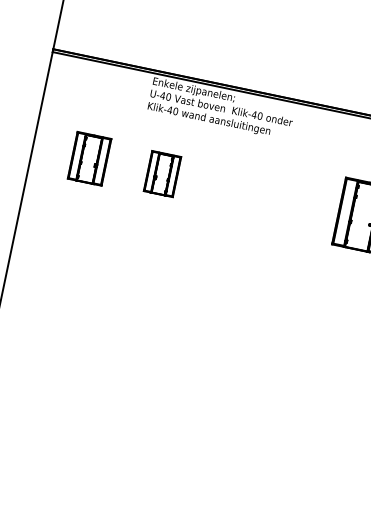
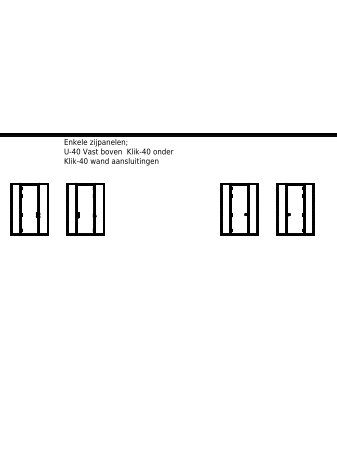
part: (89, 158) -> (29, 208), size x1.43
part: (162, 173) -> (85, 208), size x1.67

